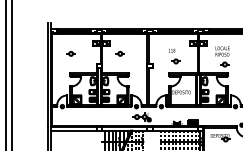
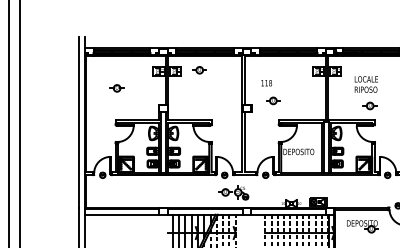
part: (119, 53) -> (198, 69), moved
part: (174, 56) -> (270, 92), moved

